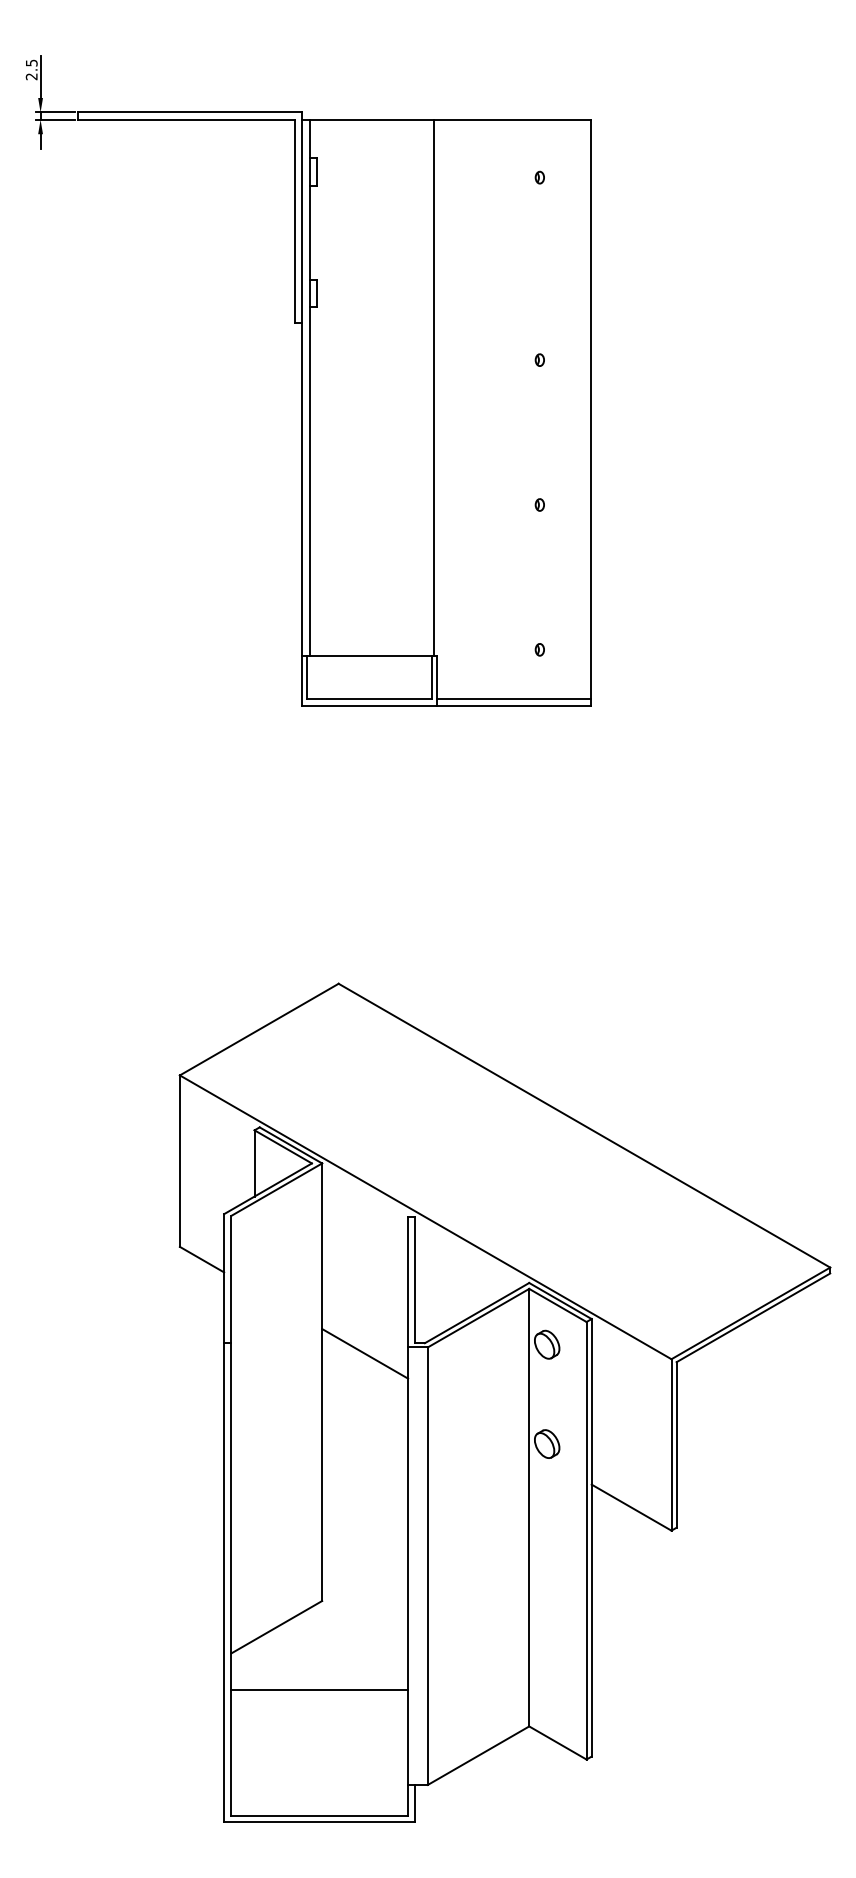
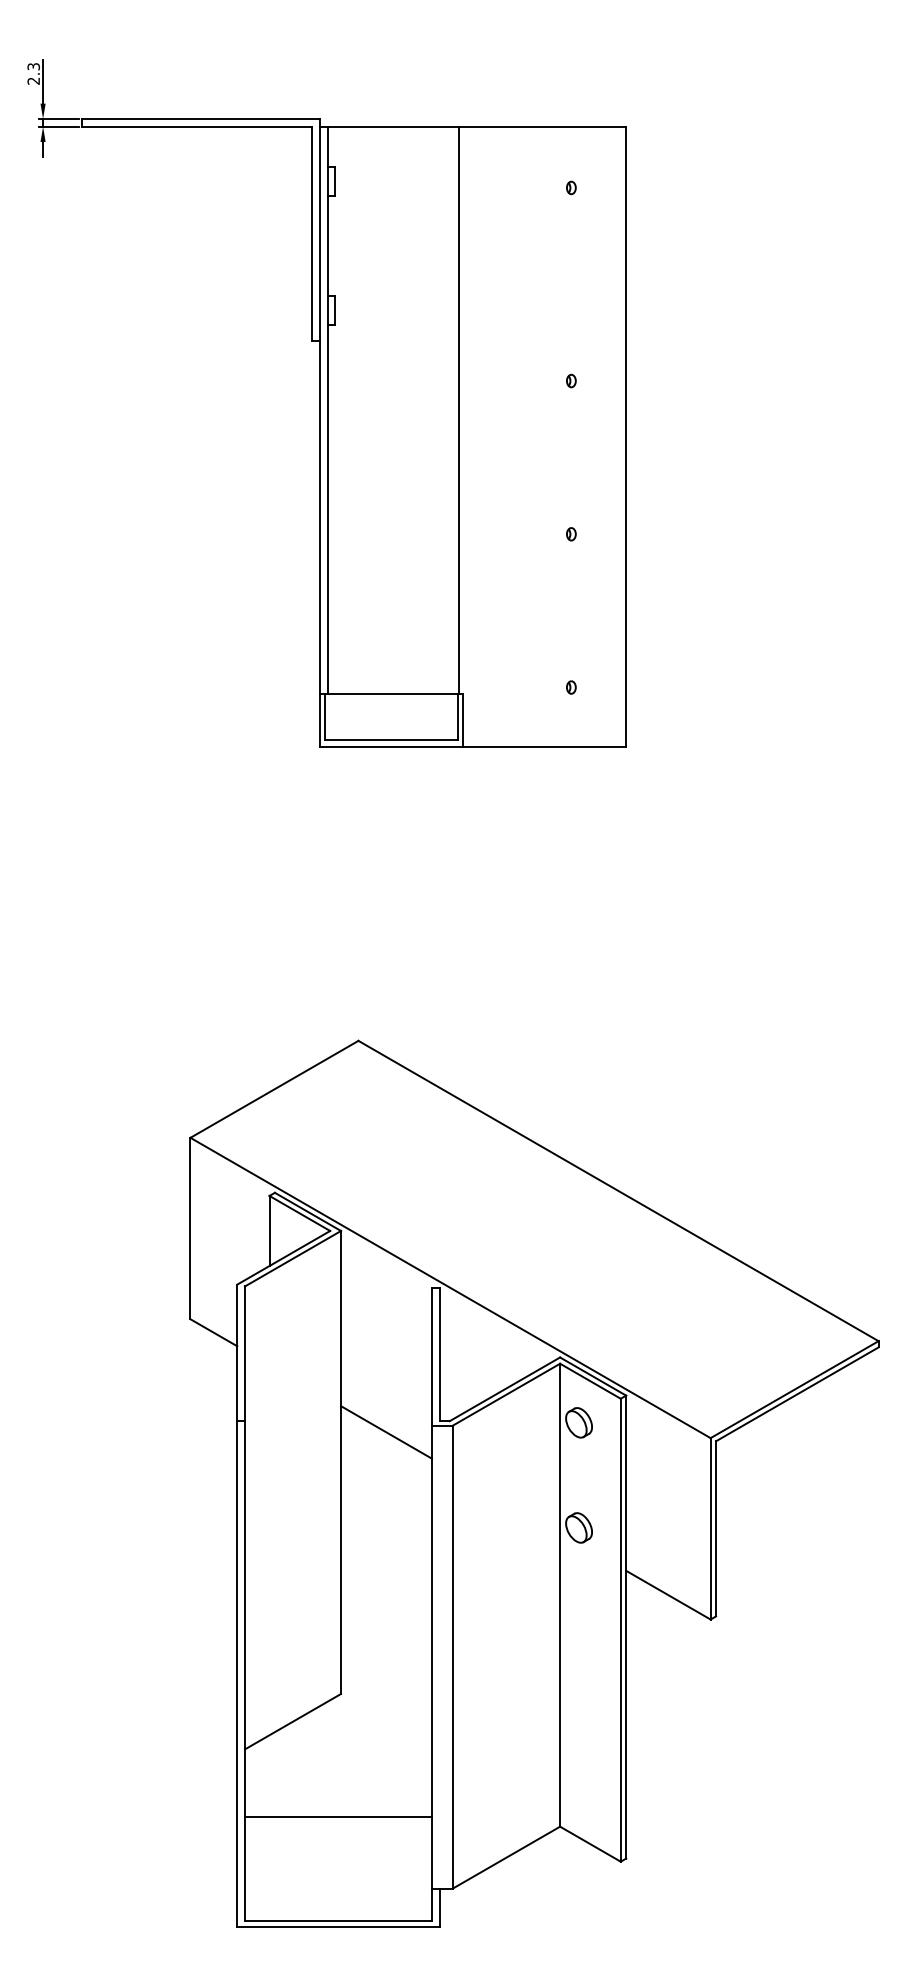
text: (31, 62) -> (33, 66), 2.5 -> 2.3
line: (514, 698) -> (544, 739), removed
line: (318, 1690) -> (337, 1817), moved

